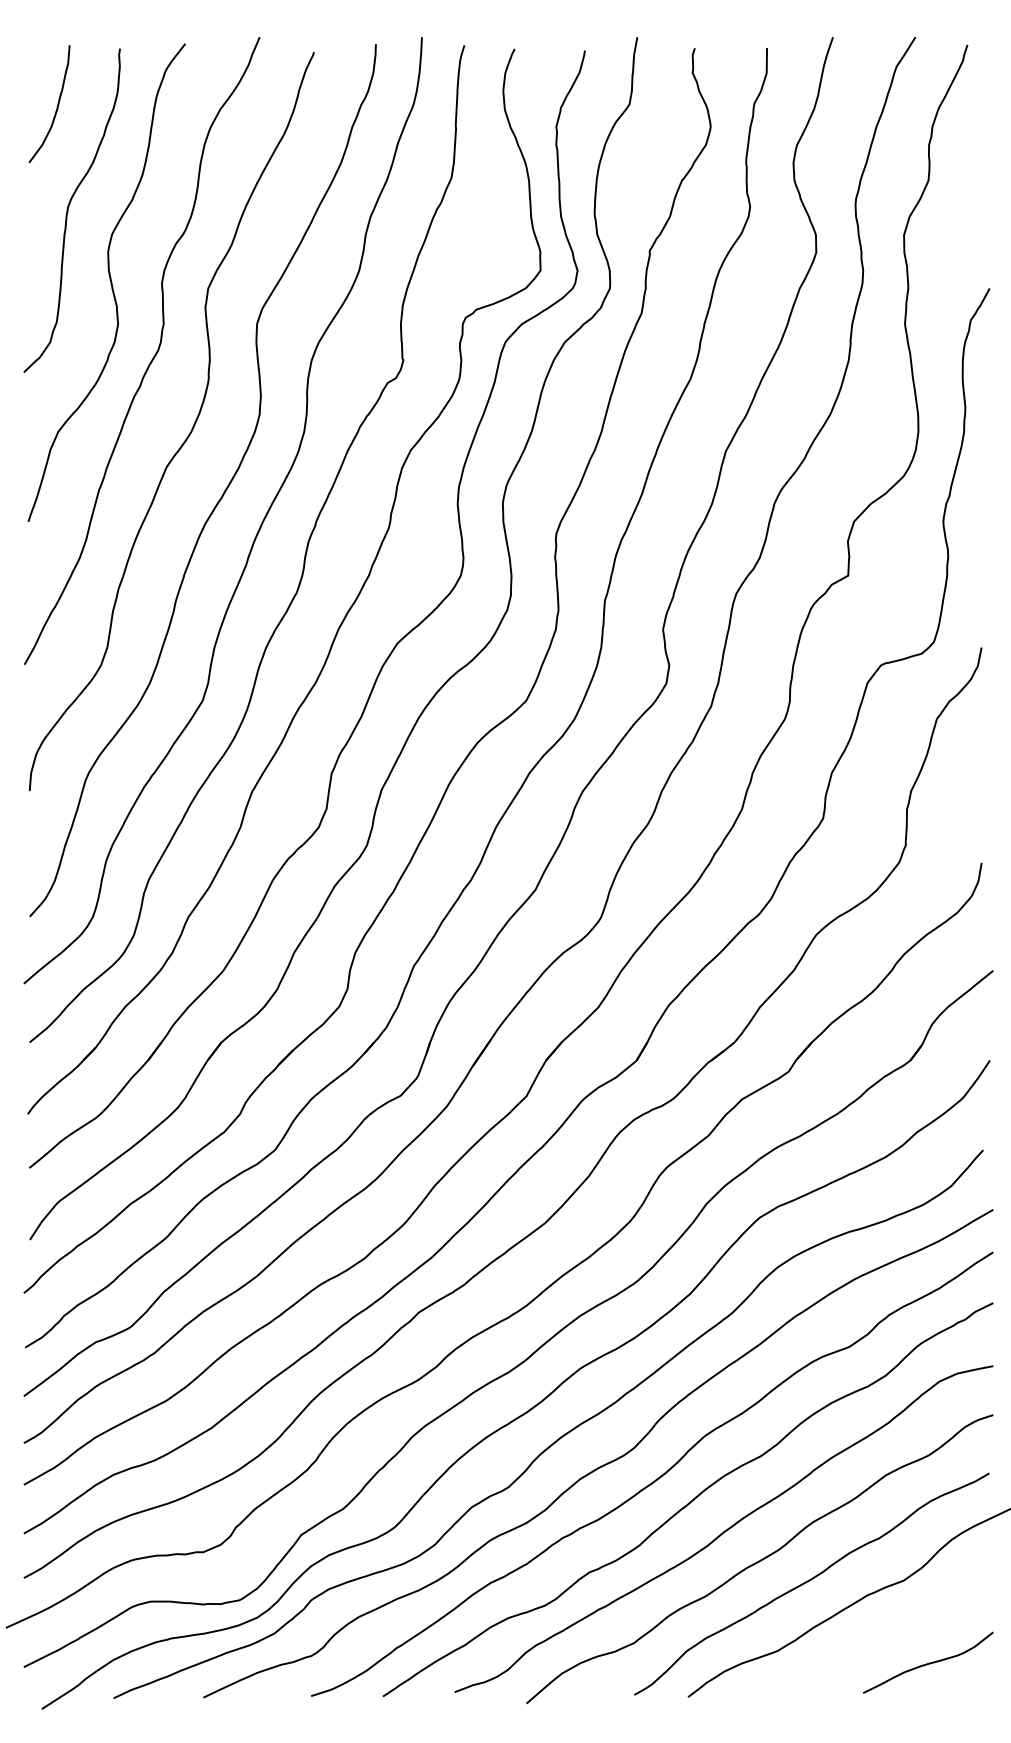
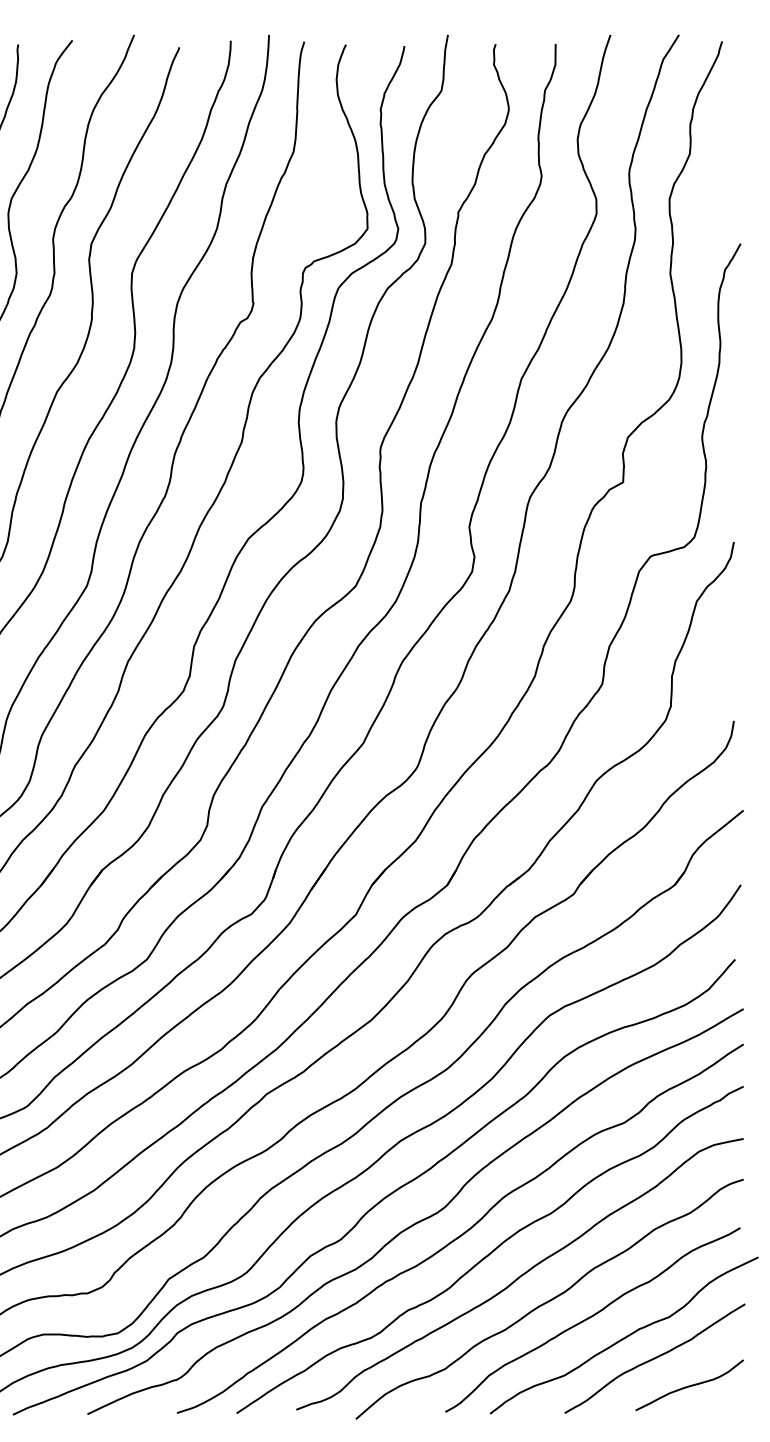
curve: (886, 1630) -> (654, 1358), added

